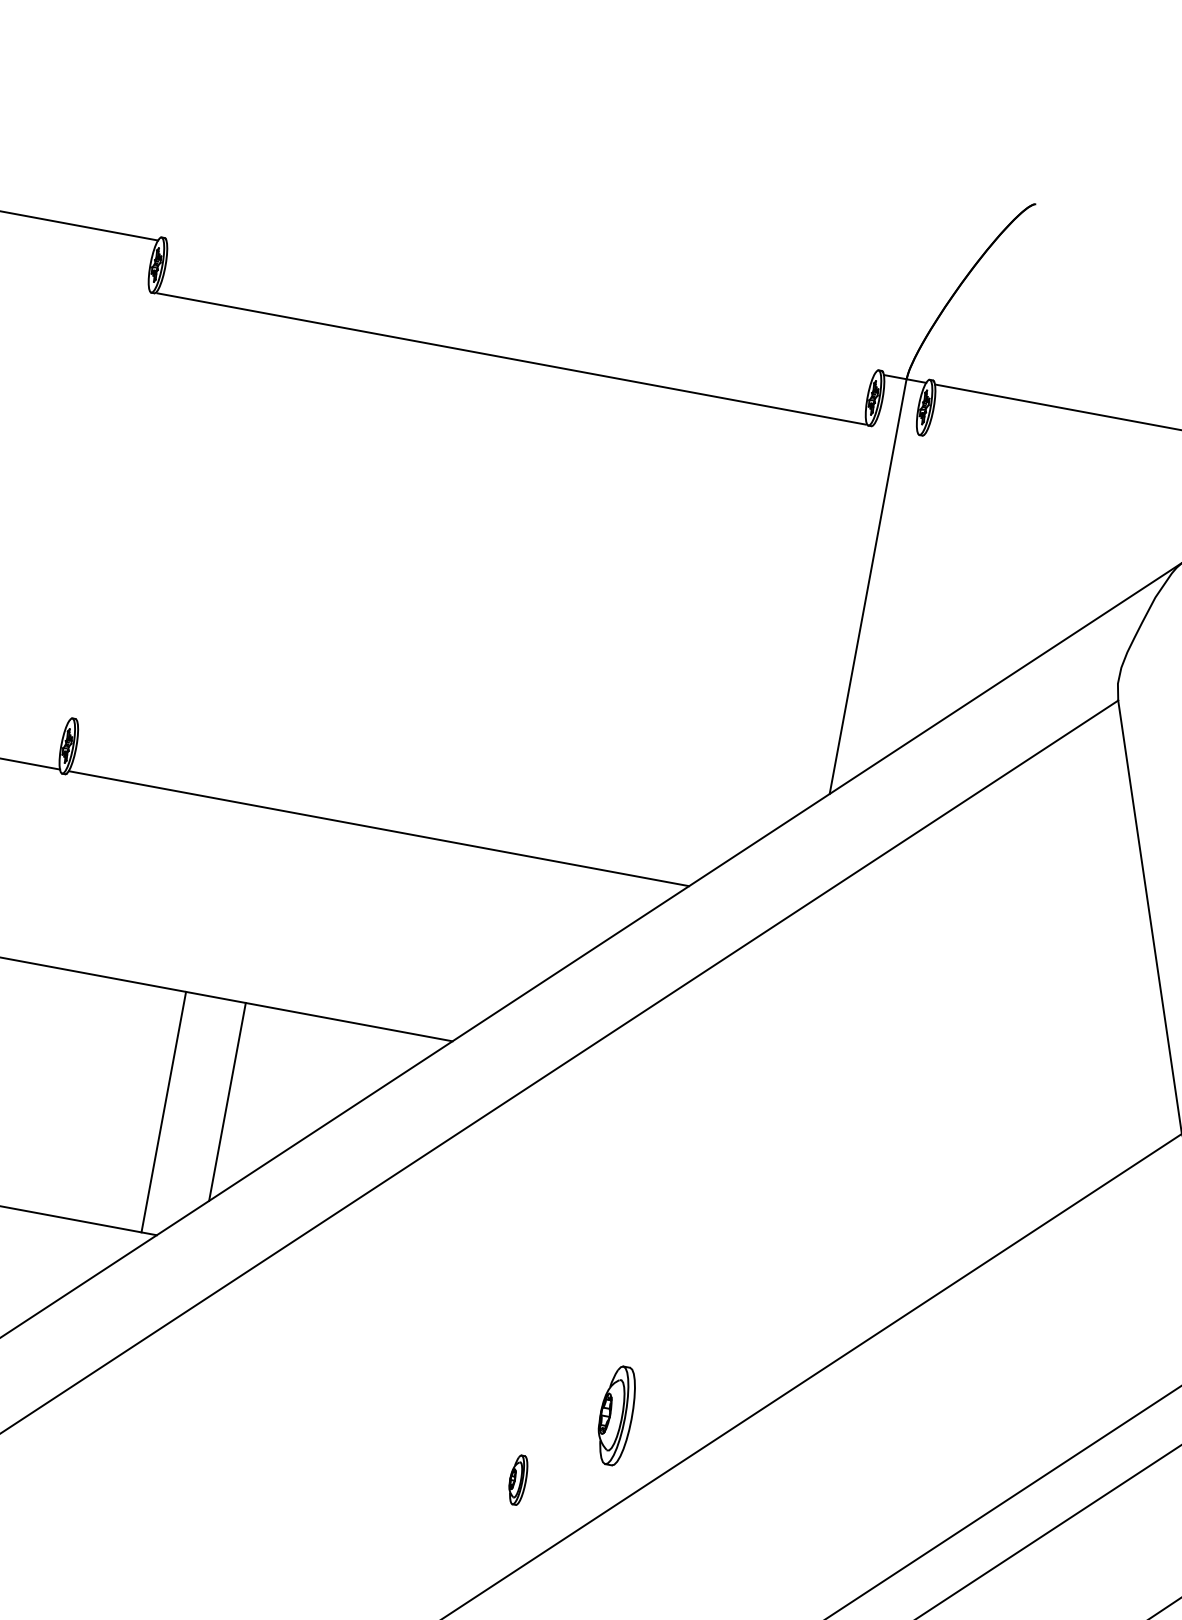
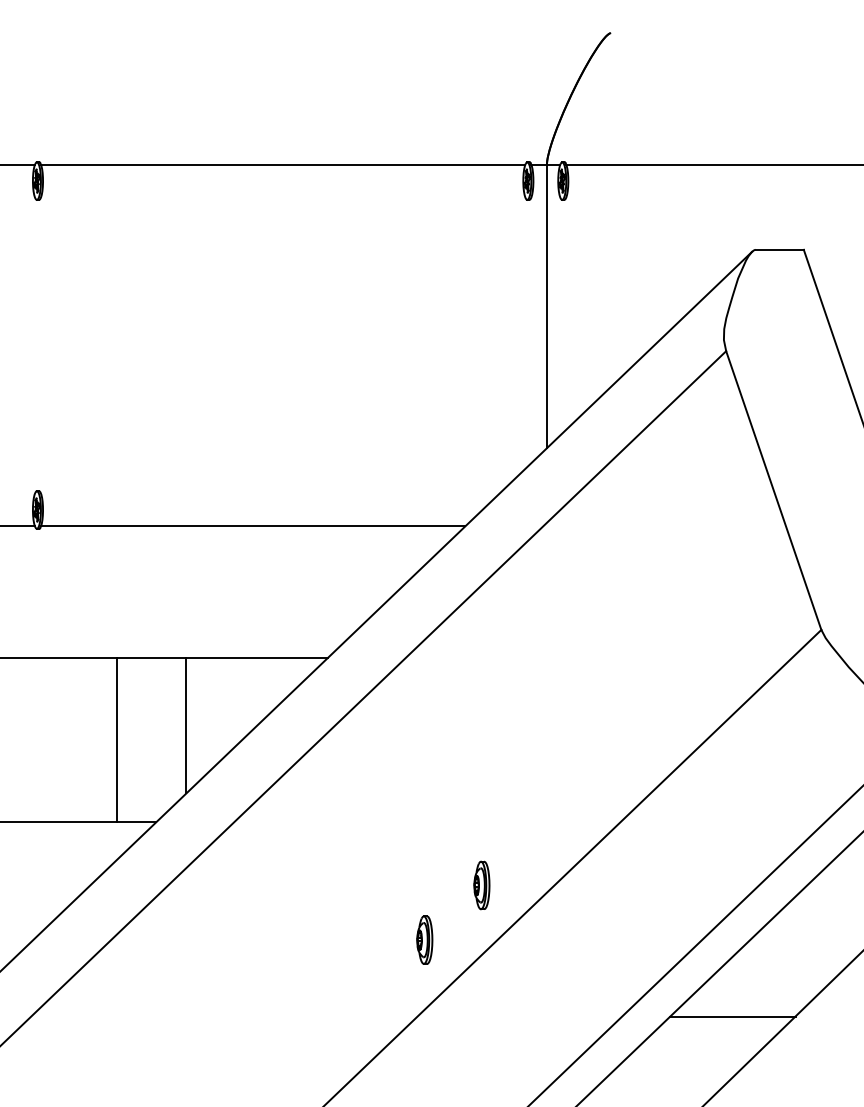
line: (511, 358) -> (283, 164), moved
line: (163, 1112) -> (116, 740), moved
part: (615, 1415) -> (481, 885), size x0.71
part: (517, 1479) -> (424, 939), size x1.43

